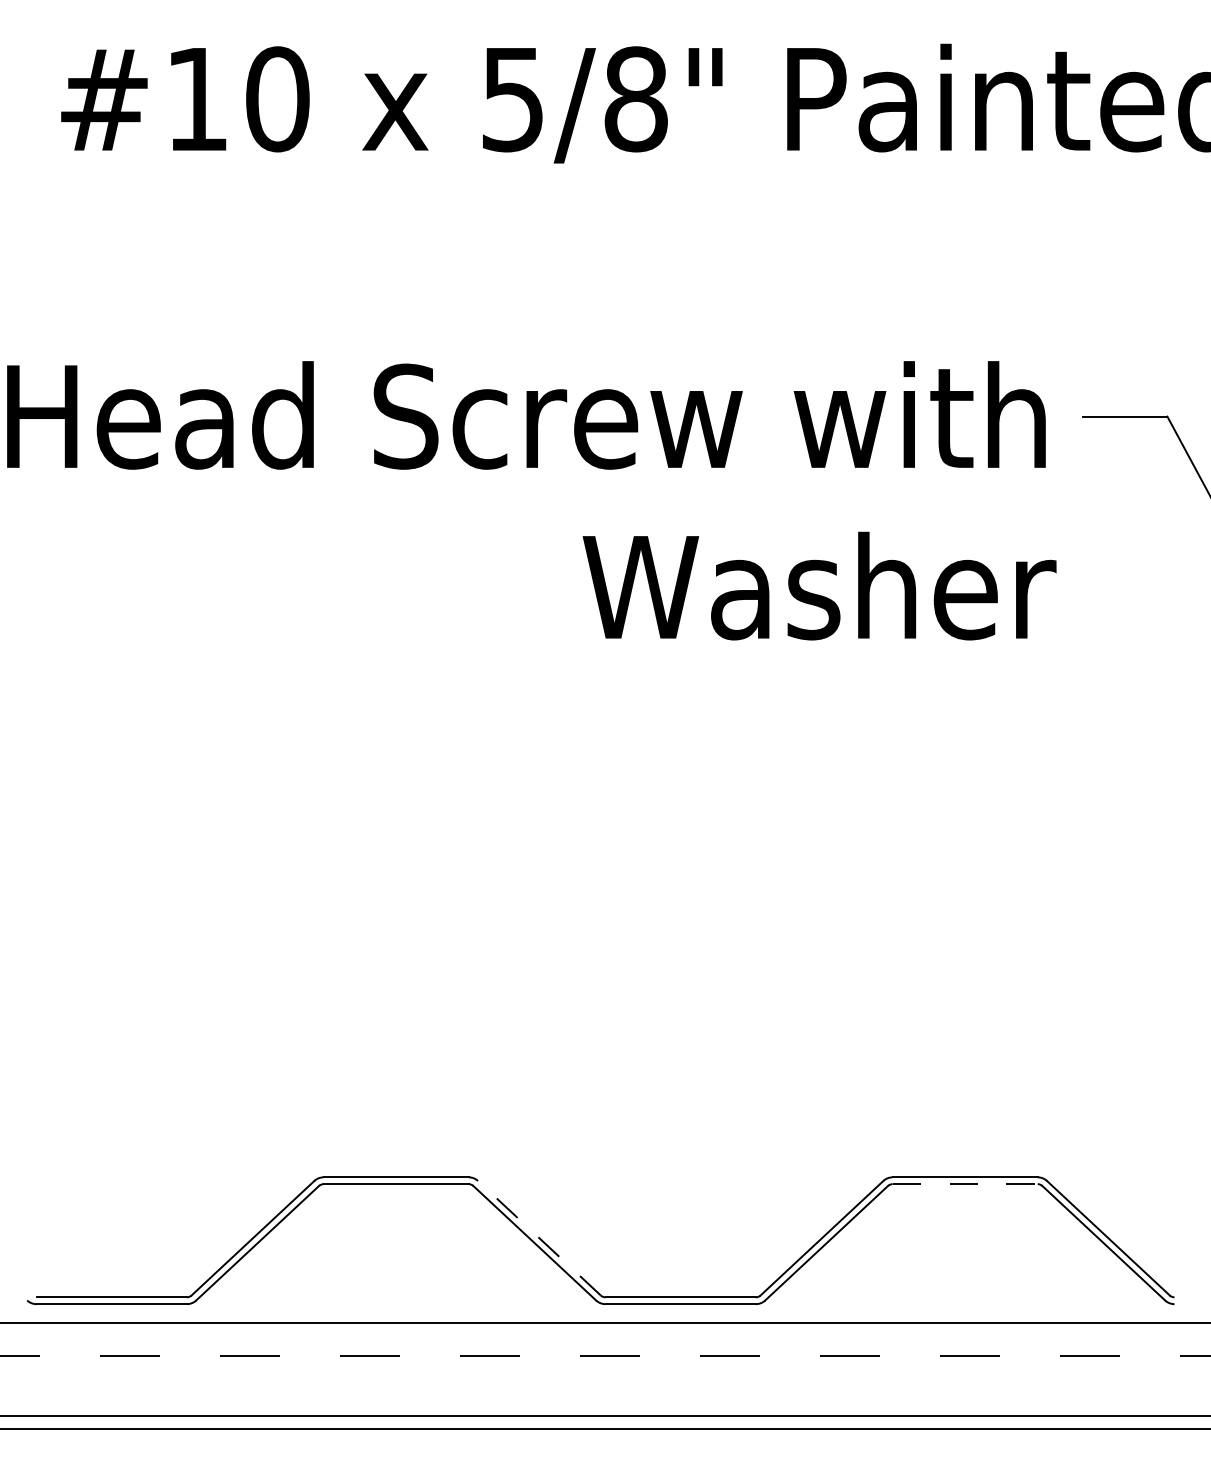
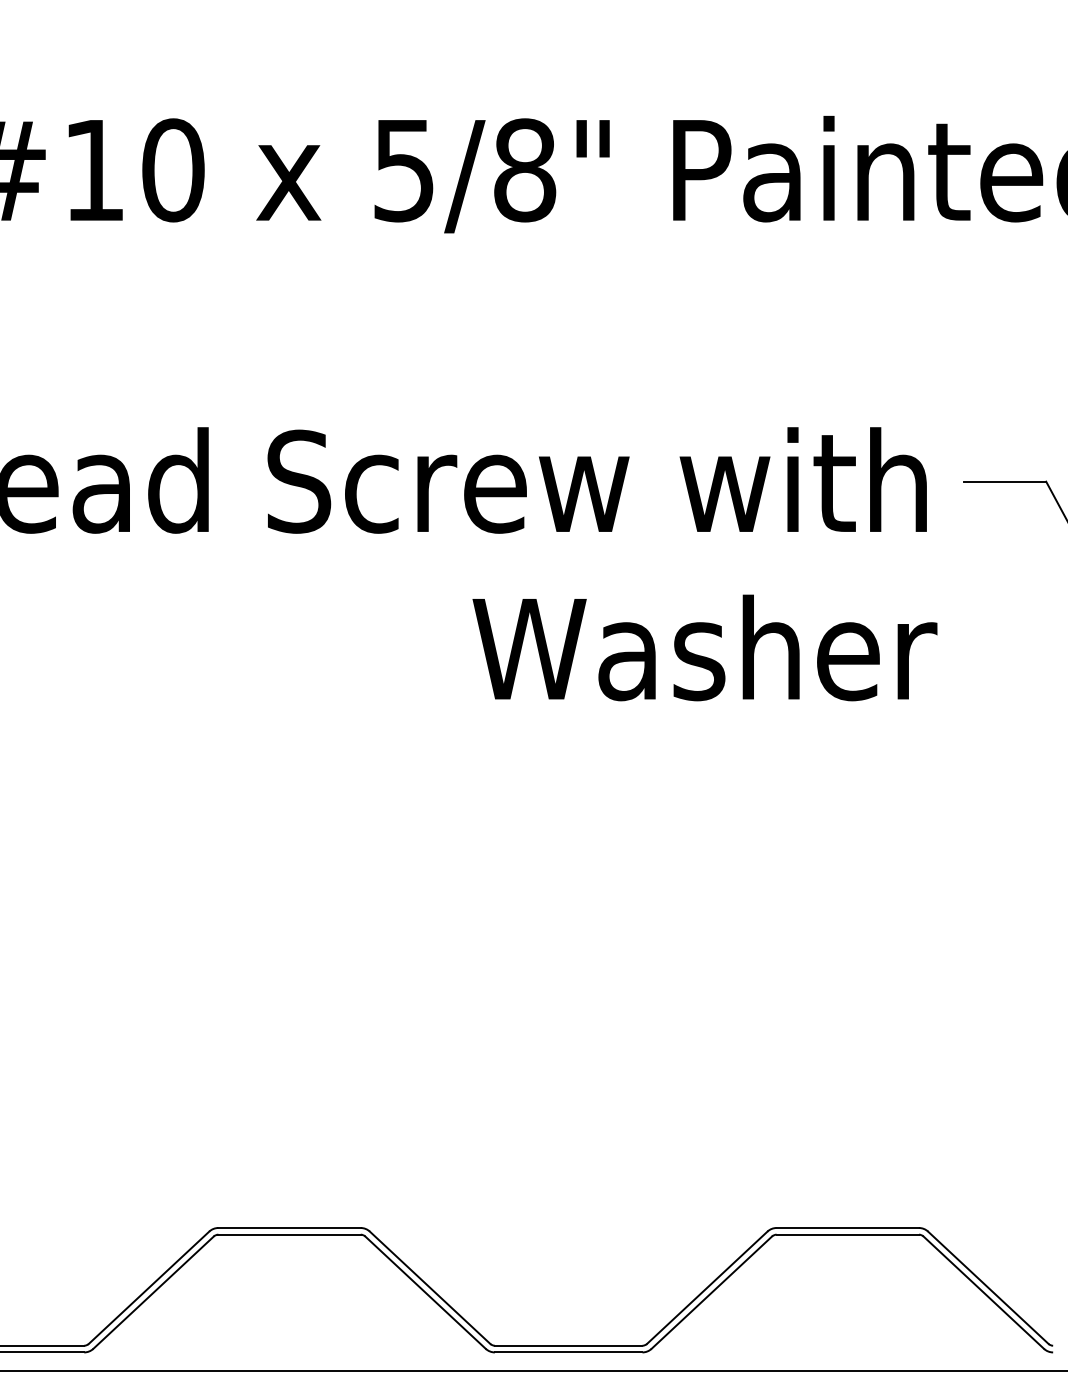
line: (965, 1184) -> (848, 1235), dashed -> solid
line: (539, 1238) -> (430, 1288), dashed -> solid

